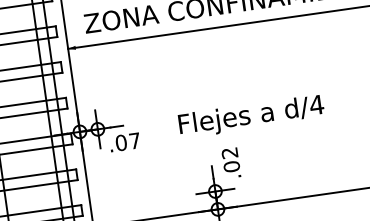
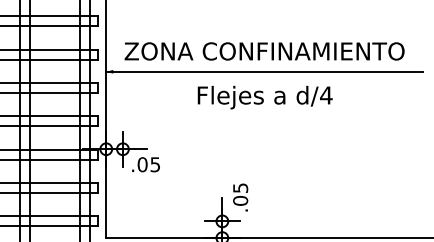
text: (250, 116) -> (264, 97), moved
text: (133, 140) -> (154, 164), .07 -> .05
text: (229, 152) -> (240, 187), .02 -> .05

